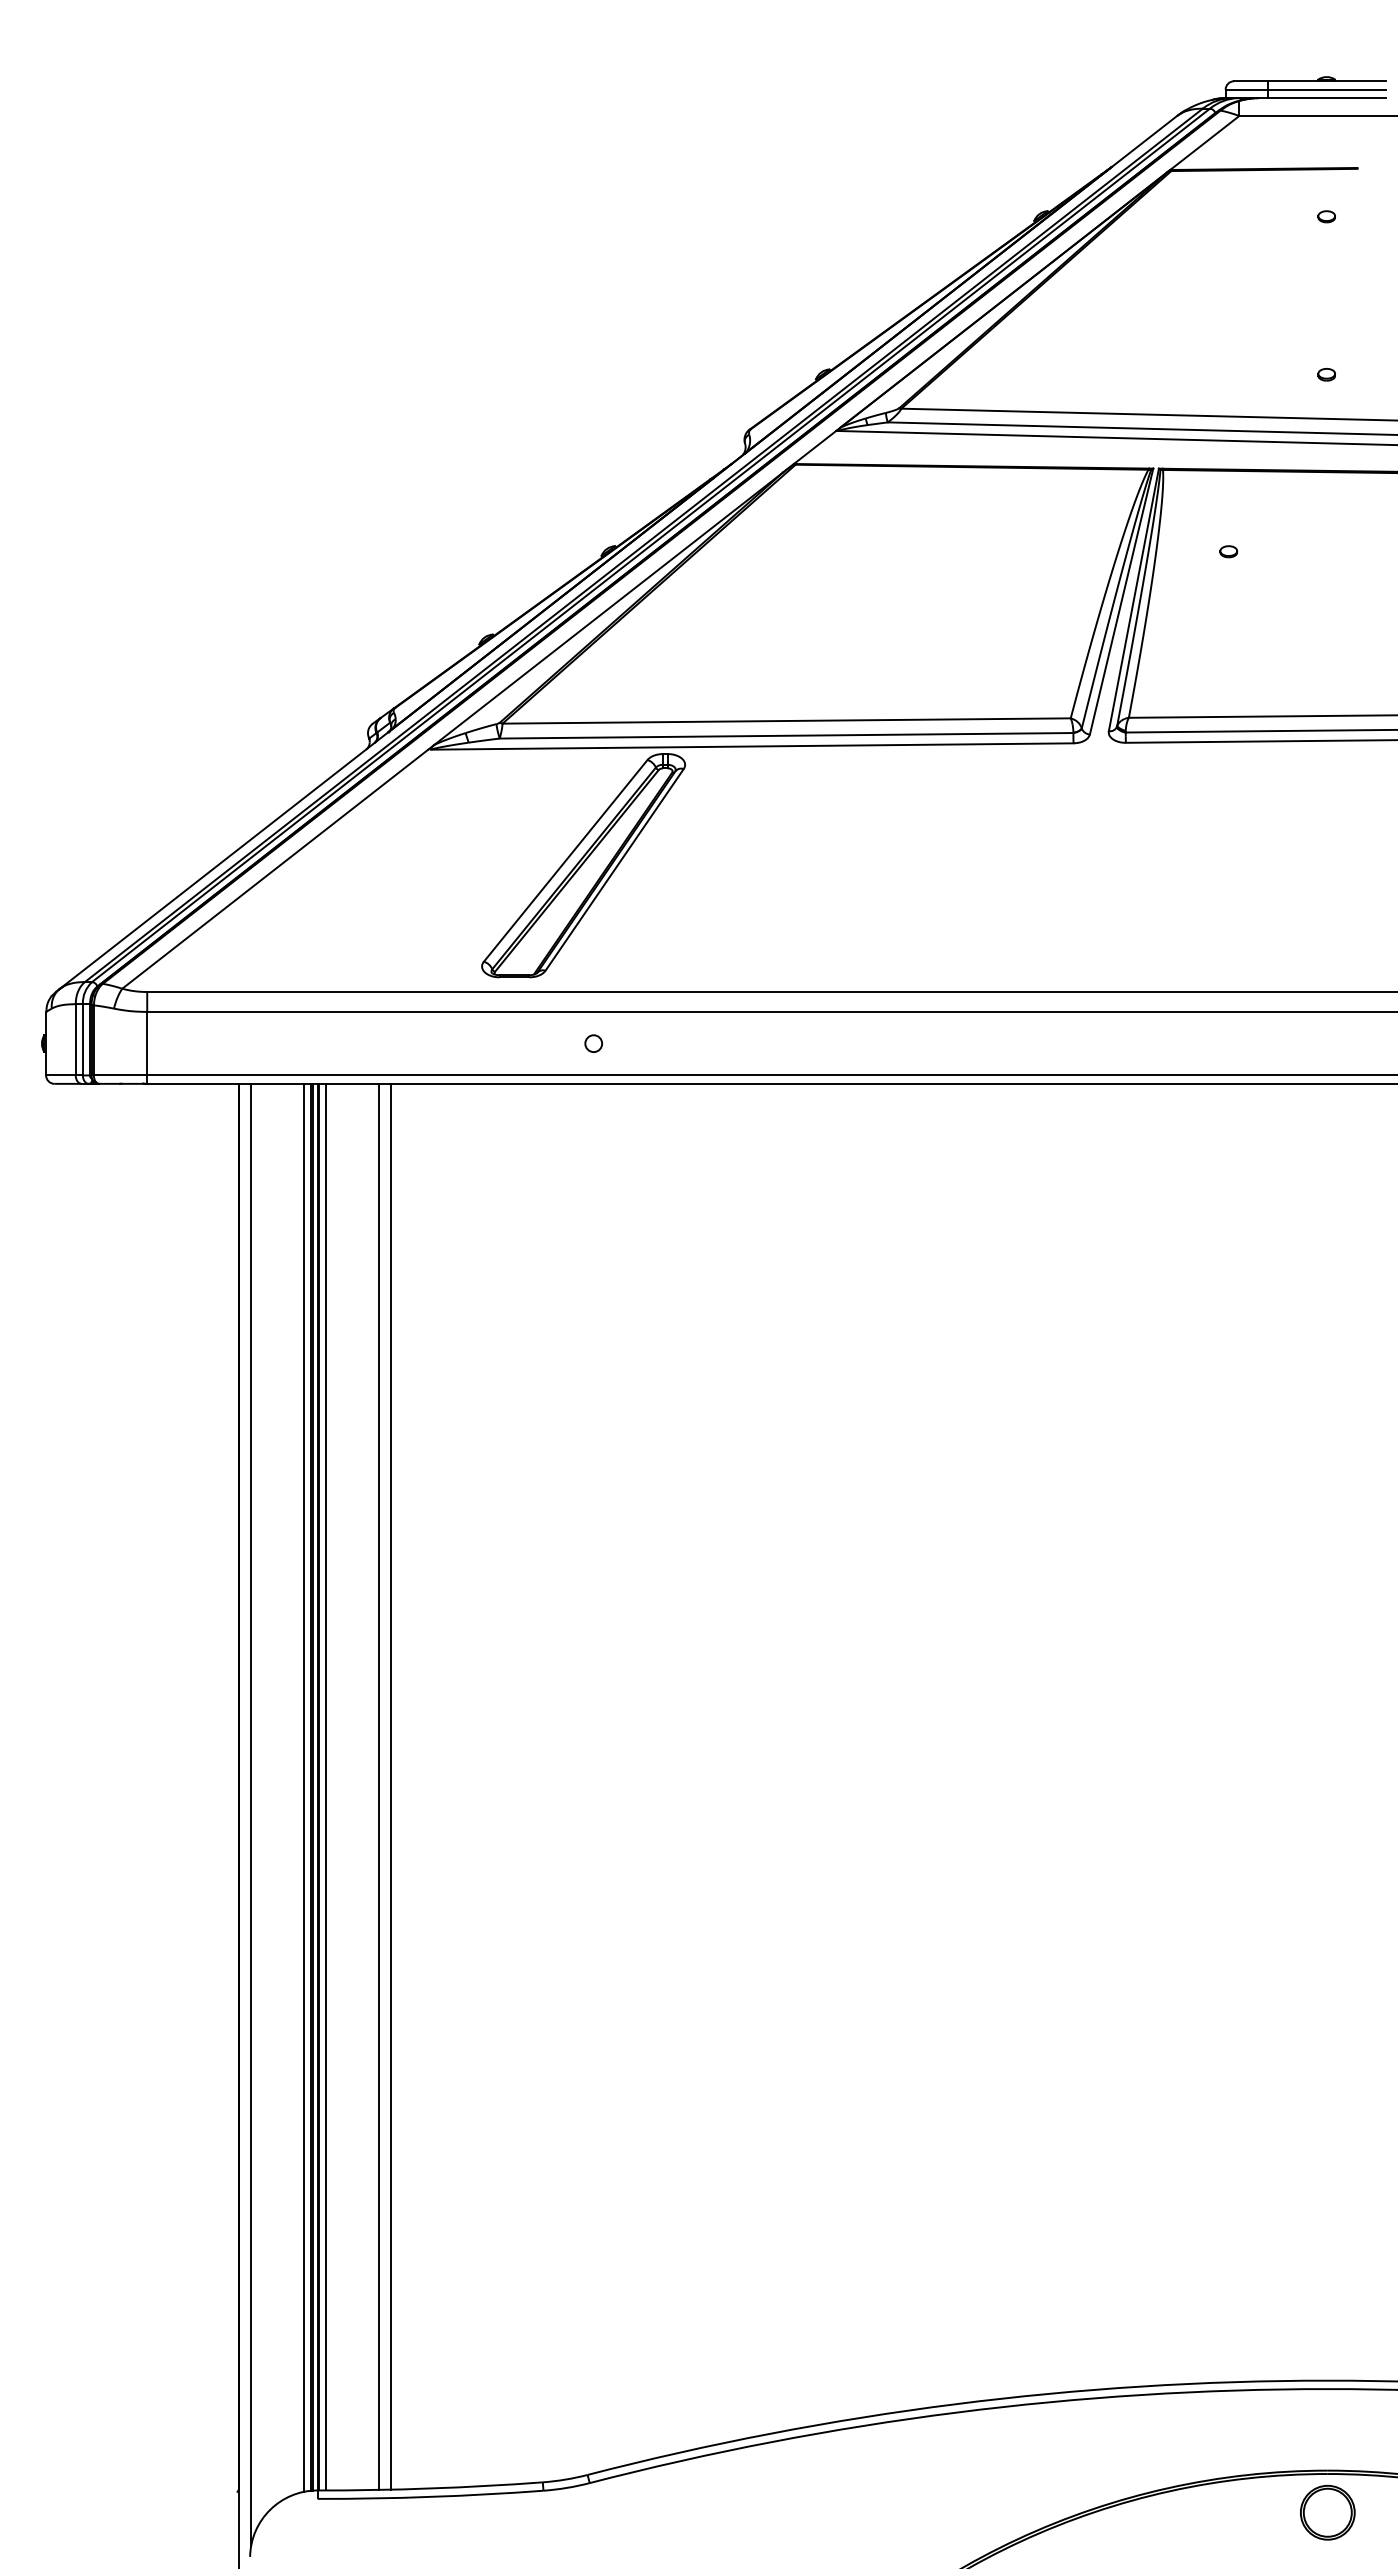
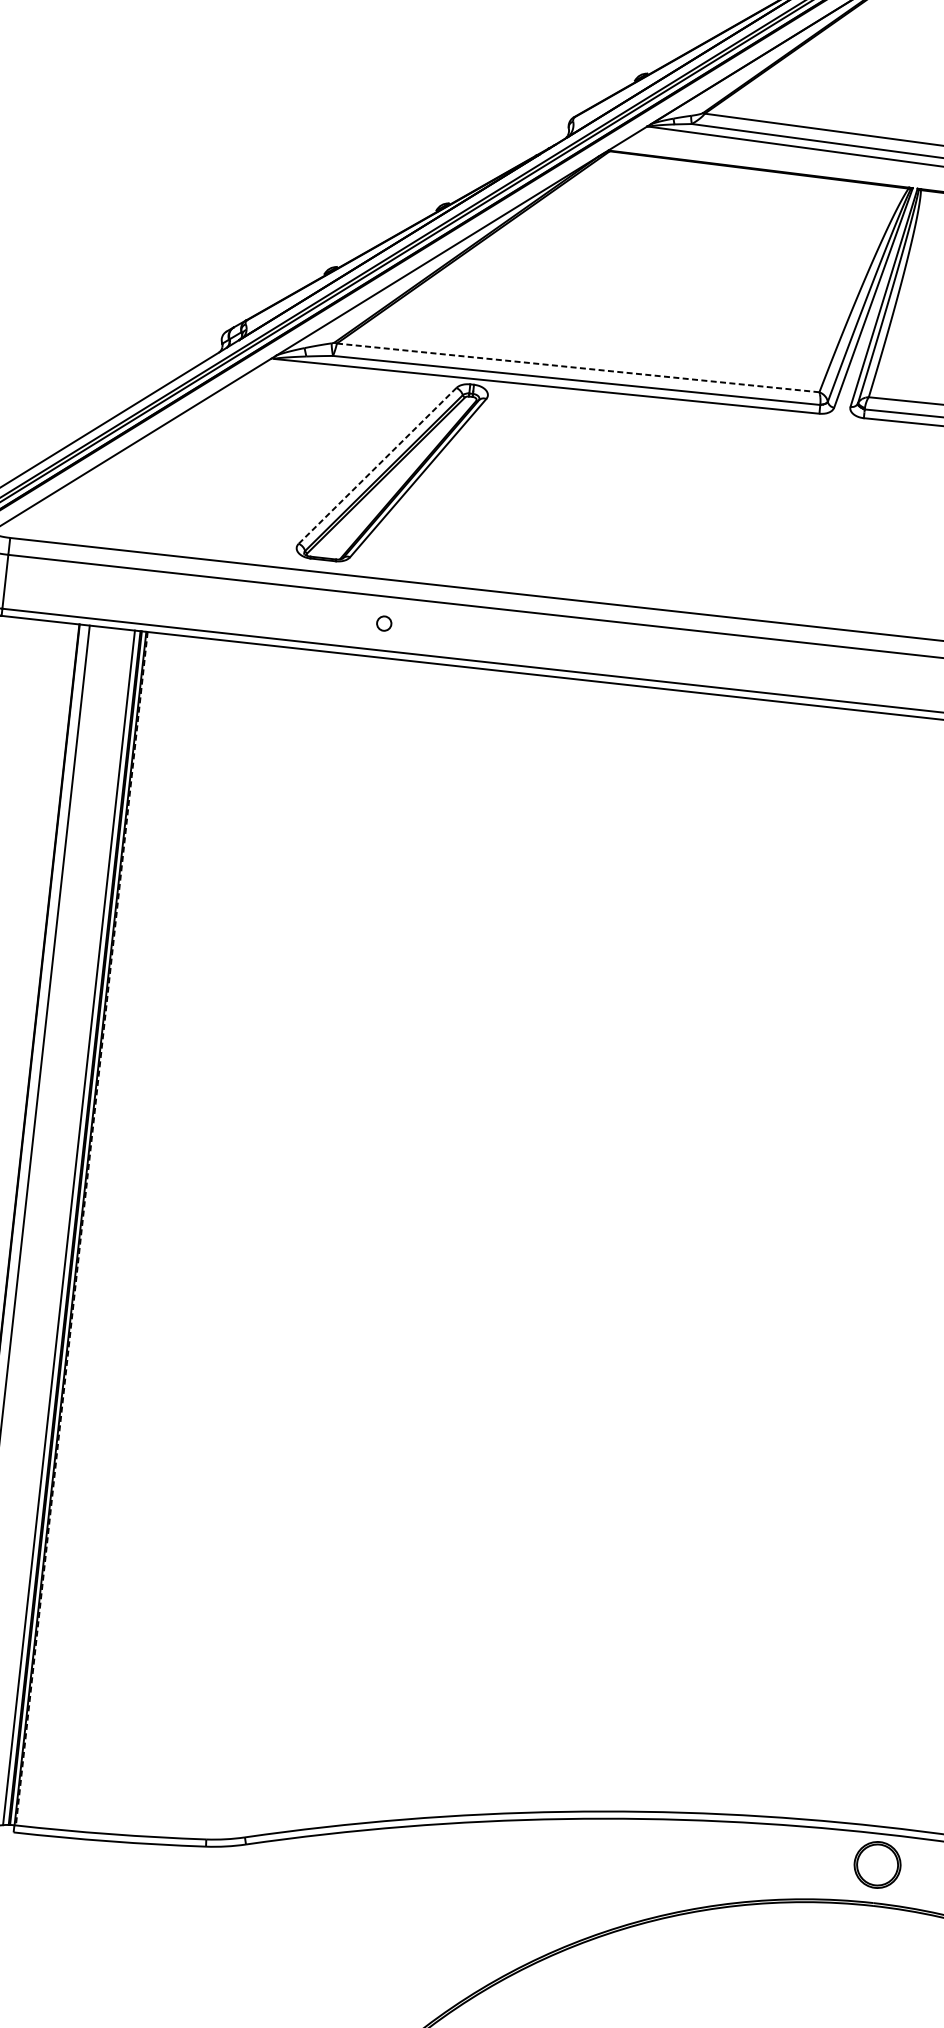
line: (786, 721) -> (577, 368), solid -> dashed
line: (565, 860) -> (377, 465), solid -> dashed
line: (325, 1786) -> (87, 1228), removed
line: (379, 1786) -> (132, 1233), removed
line: (390, 1786) -> (142, 1234), removed
line: (319, 1787) -> (81, 1229), solid -> dashed
part: (1327, 2512) -> (877, 1864), moved

